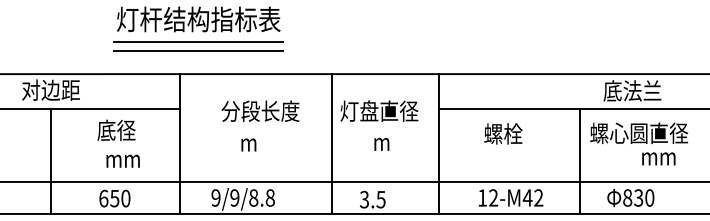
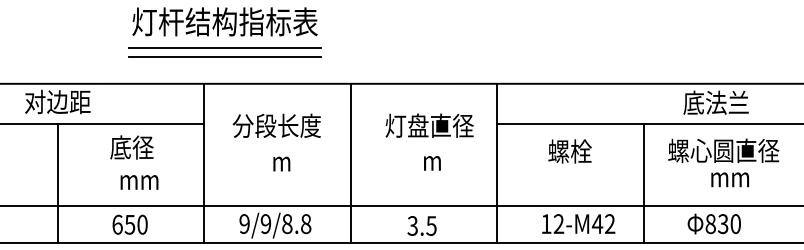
text: (260, 110) -> (276, 125), moved
line: (331, 144) -> (350, 163), moved
text: (658, 158) -> (729, 179), moved
line: (580, 161) -> (643, 182), moved

